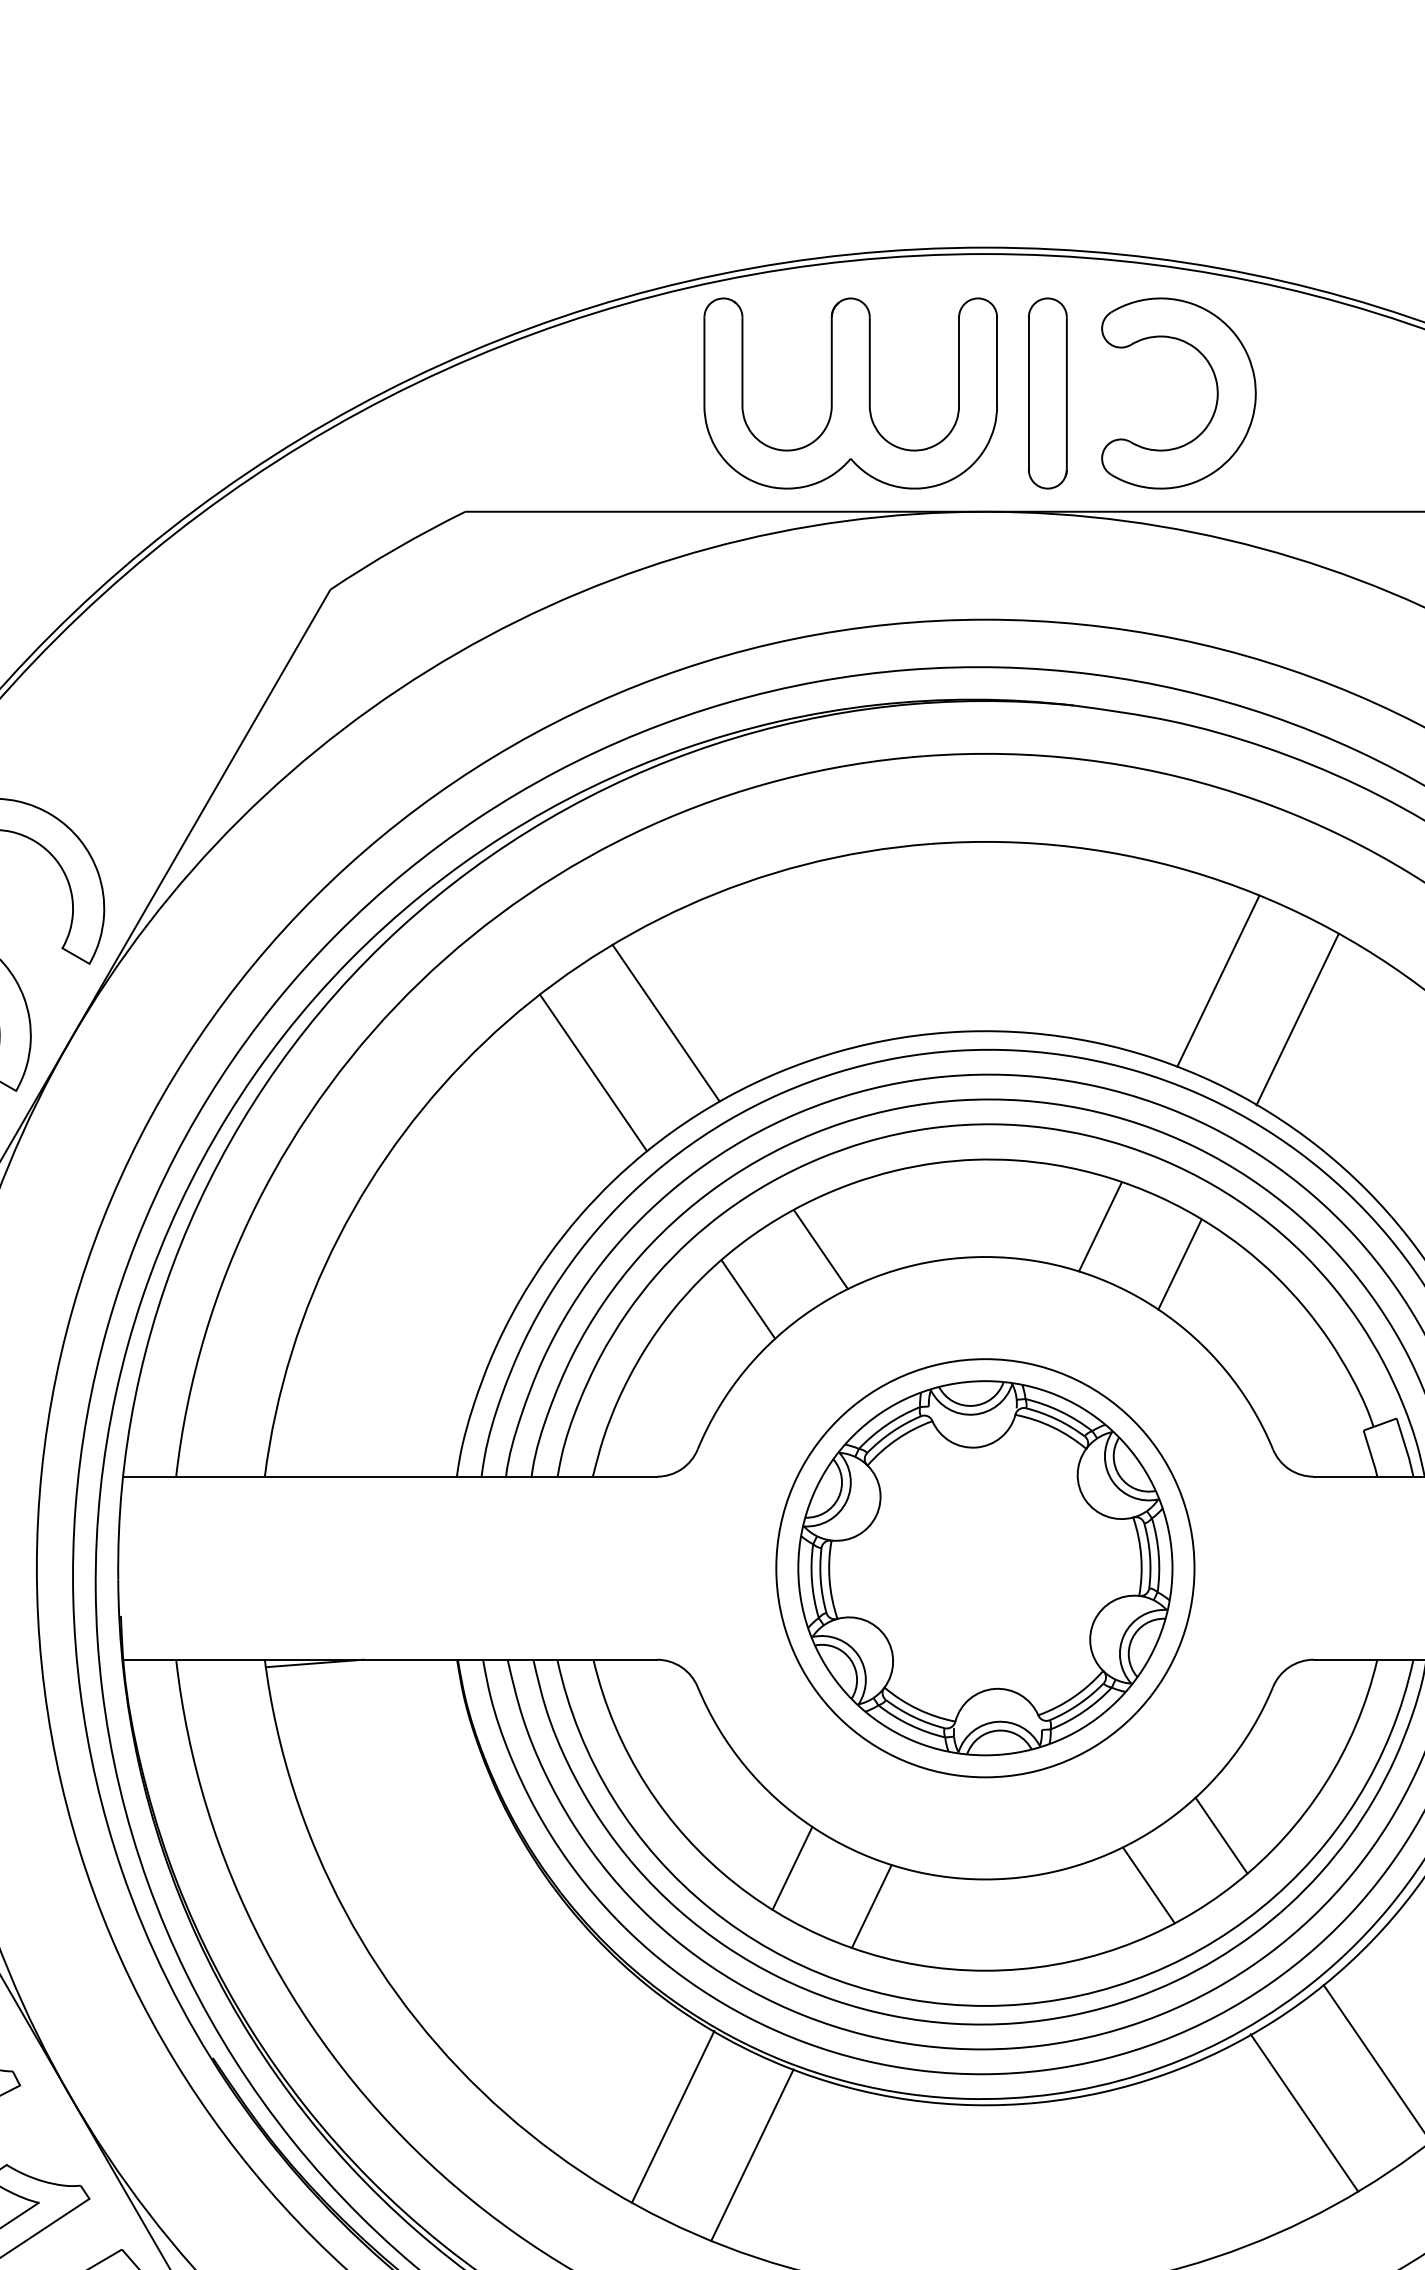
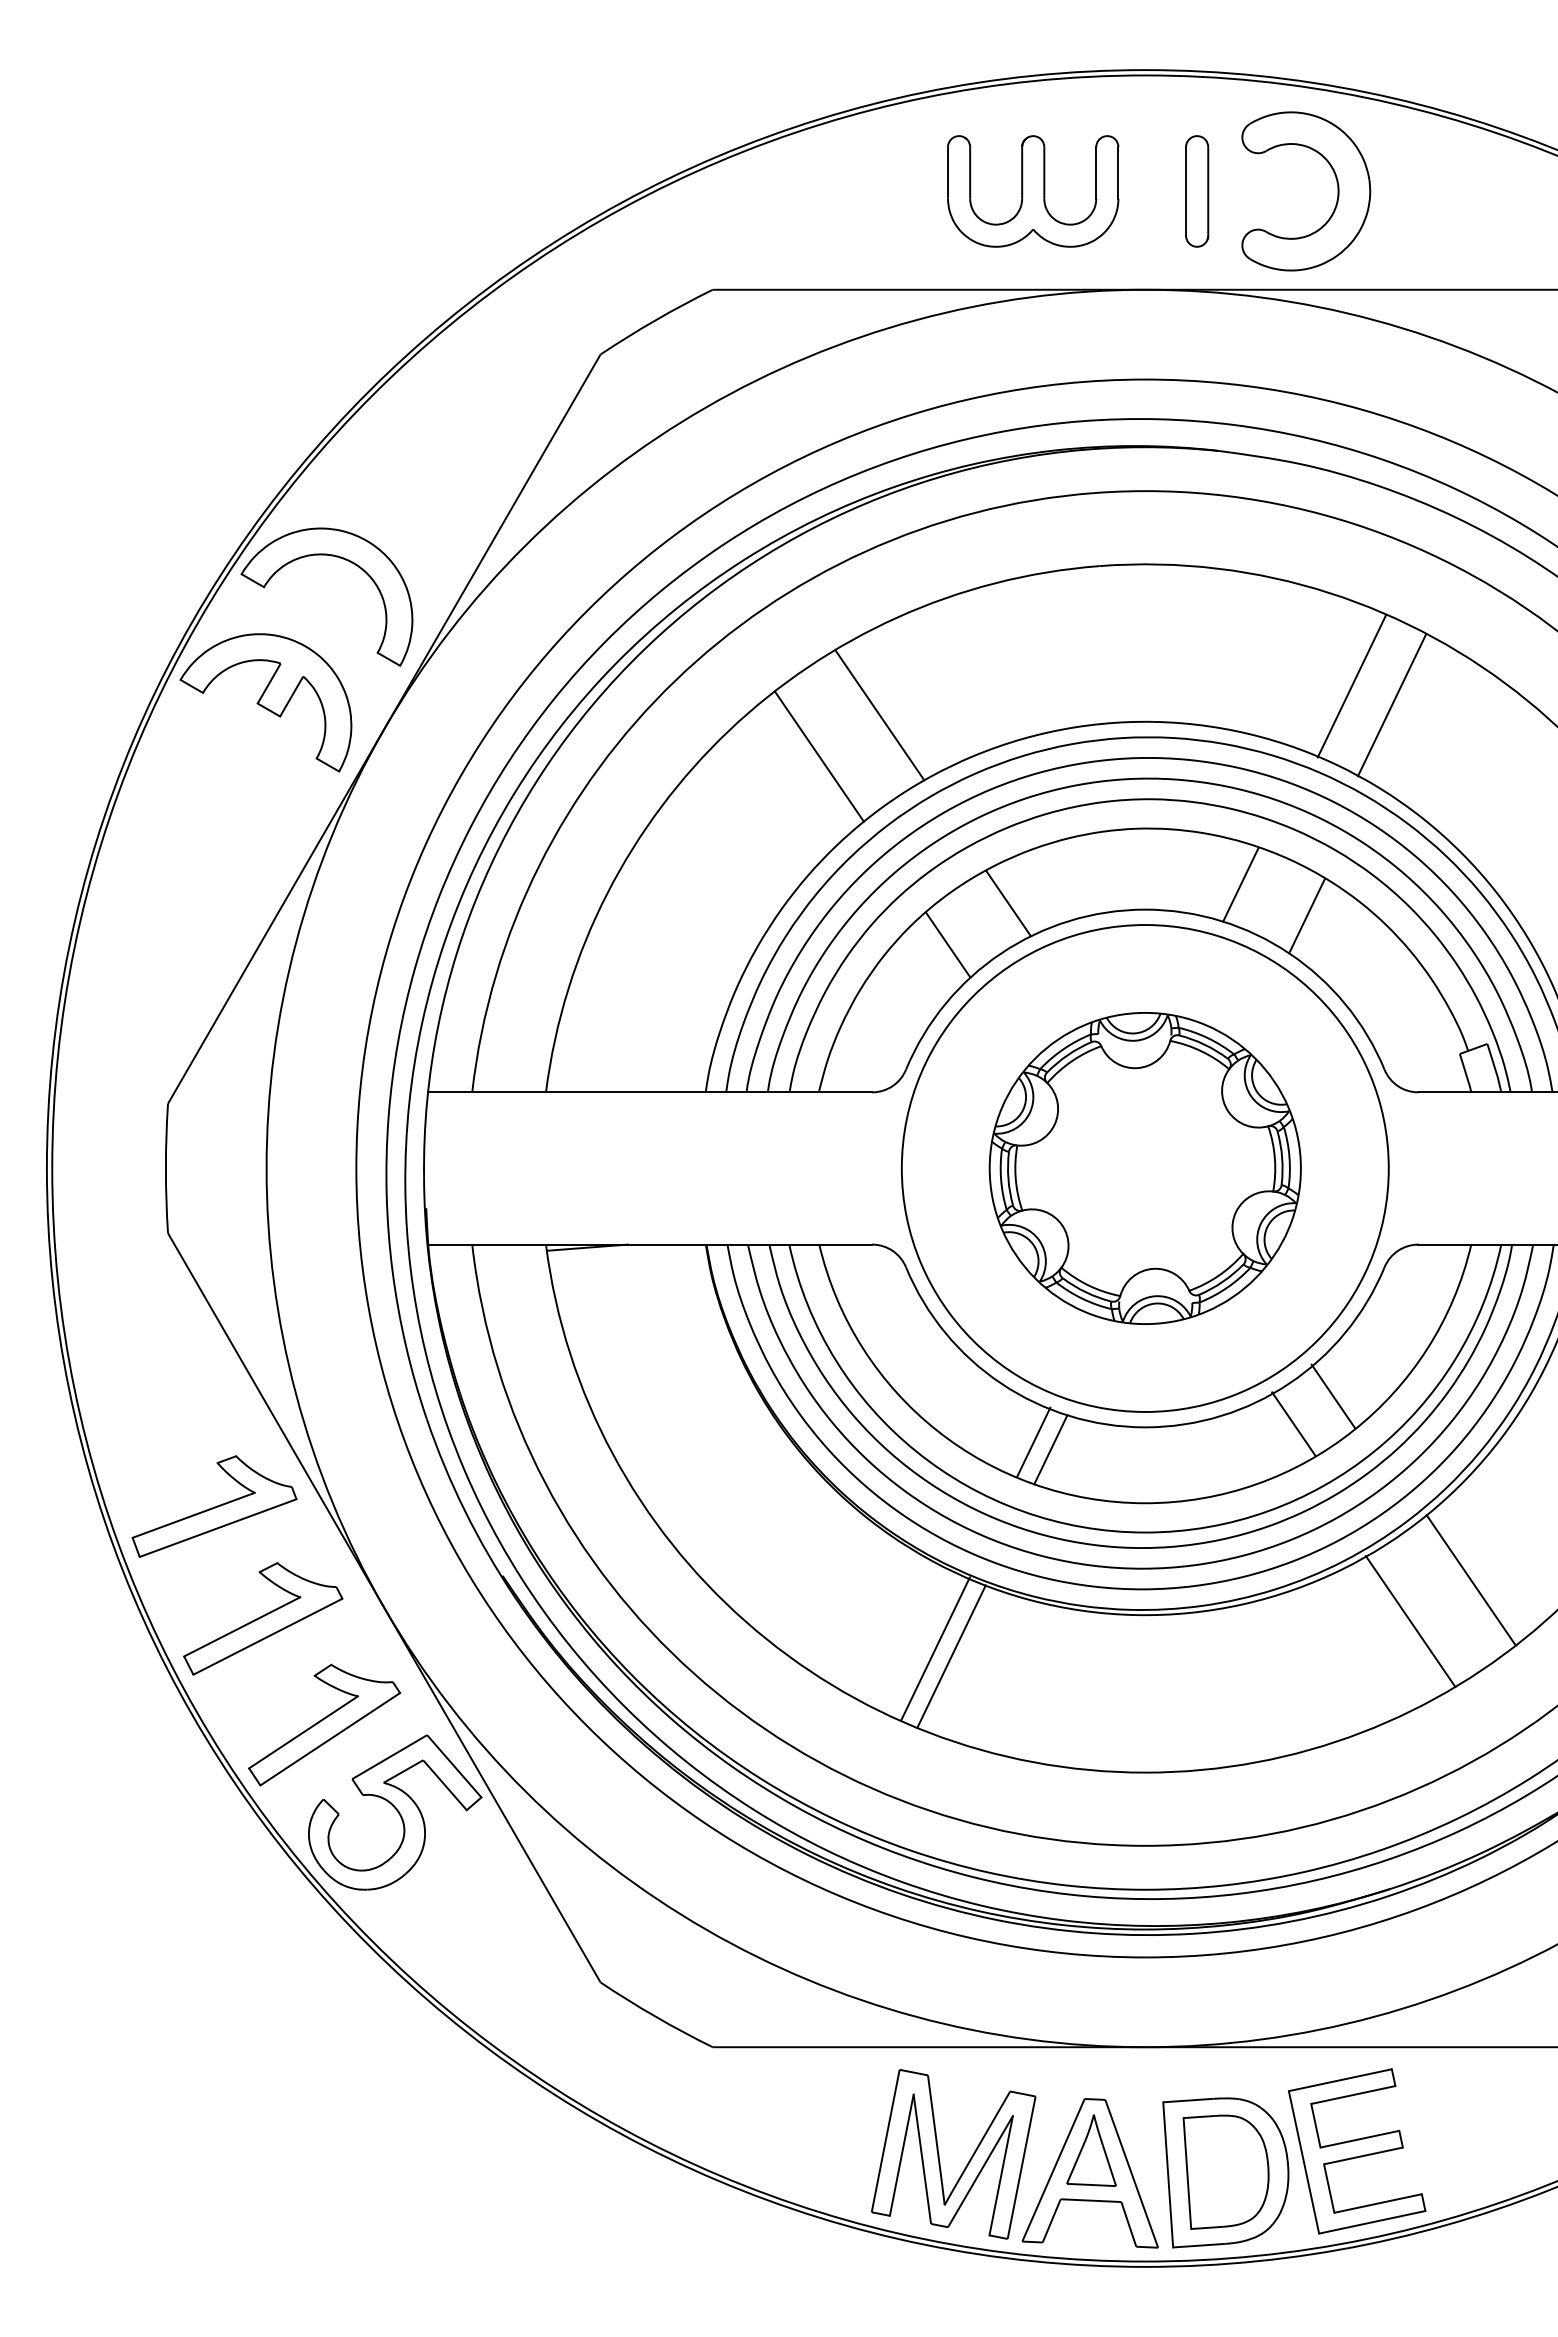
part: (849, 393) -> (1032, 191), size x0.7
part: (1046, 393) -> (1196, 191), size x0.7
line: (1217, 981) -> (1391, 705), moved
line: (1297, 1018) -> (1351, 685), moved
circle: (985, 1568) -> (1145, 1168), size x1.4
line: (1221, 1835) -> (1293, 1423), moved
line: (792, 1867) -> (1033, 1441), moved
line: (1147, 1884) -> (1332, 1395), moved
line: (673, 2116) -> (935, 1648), moved

